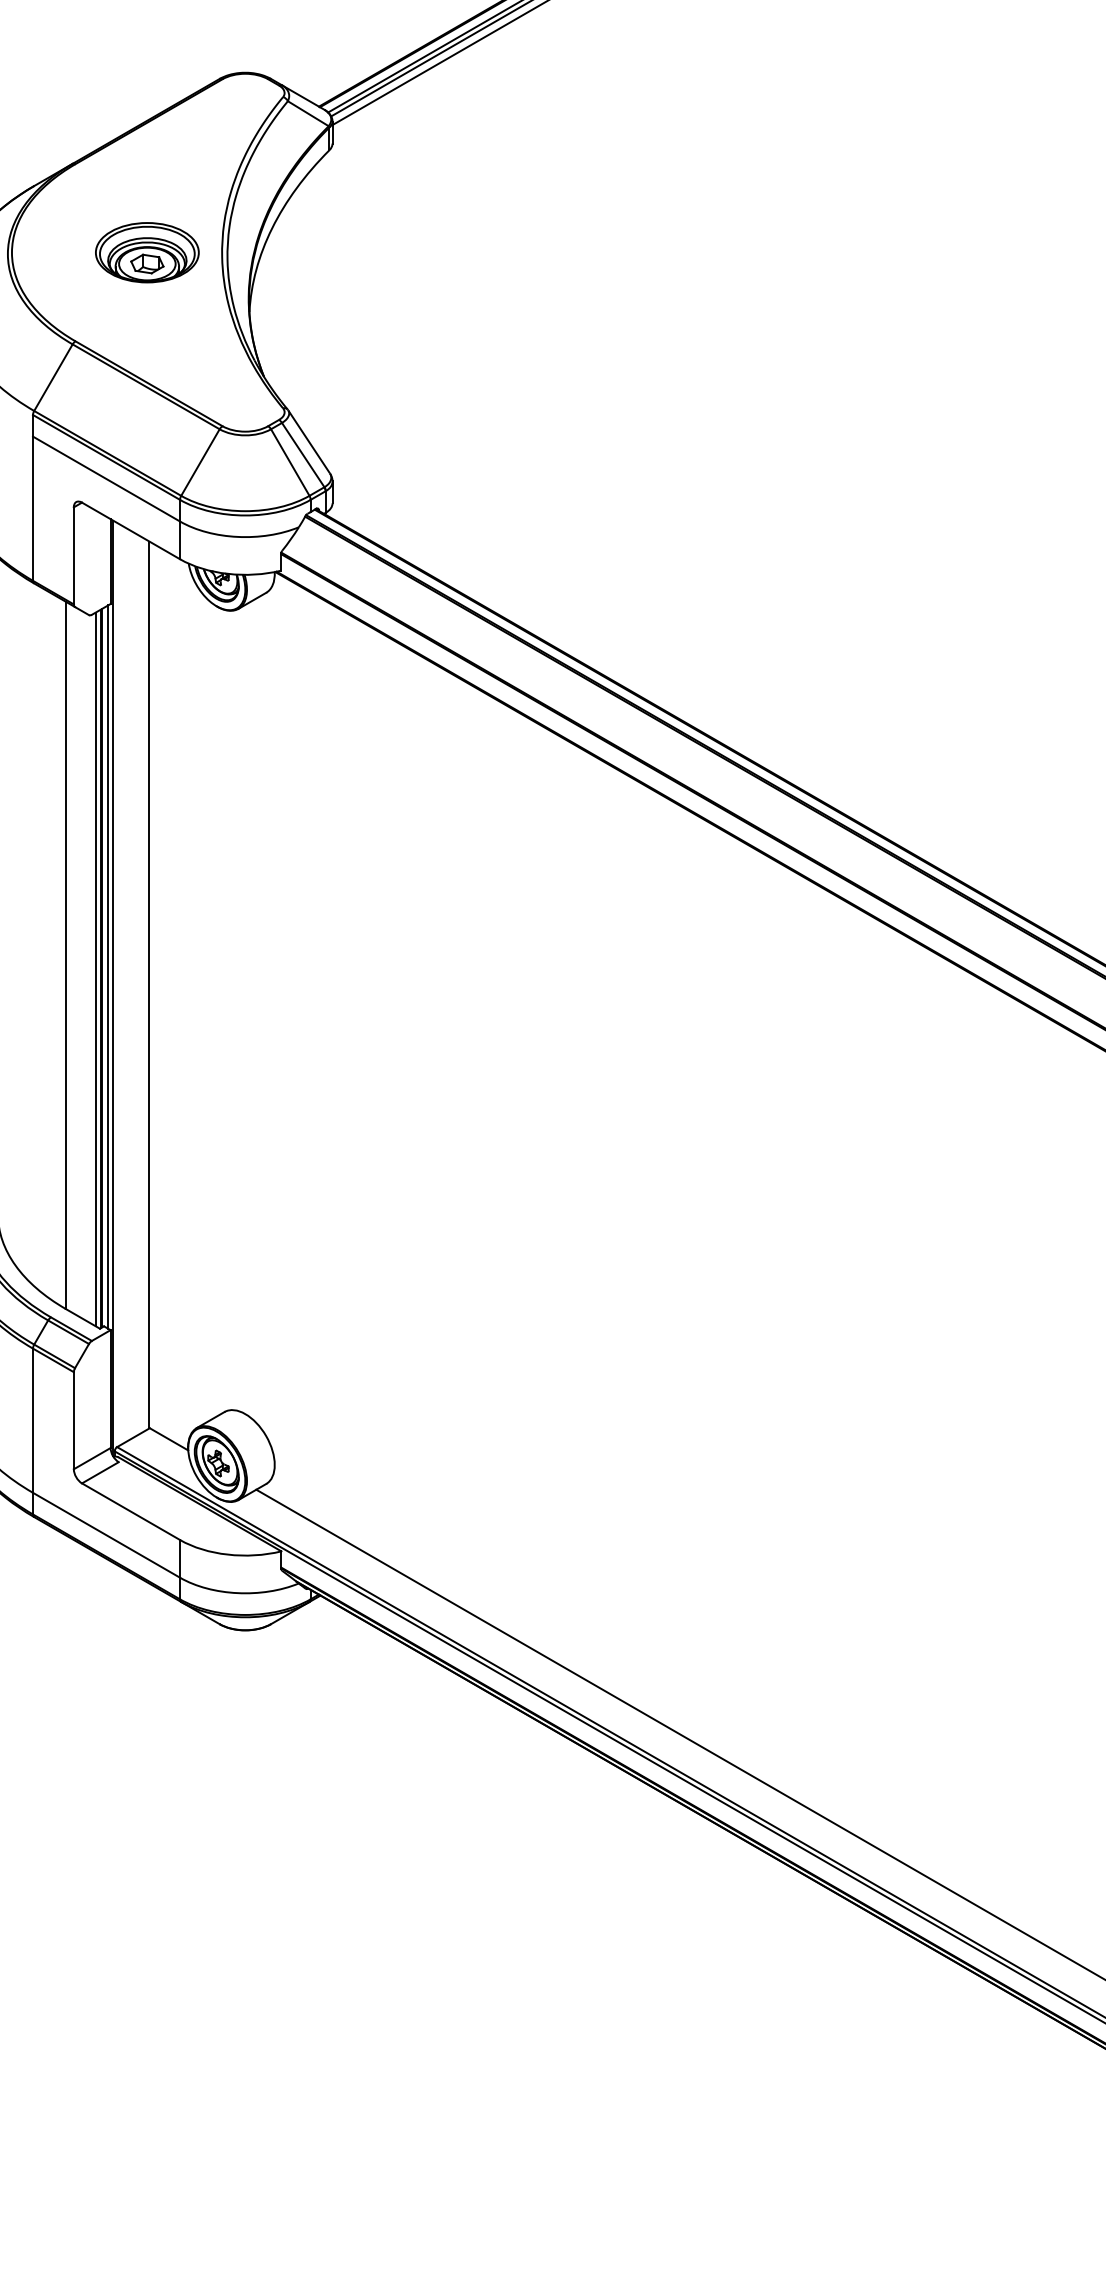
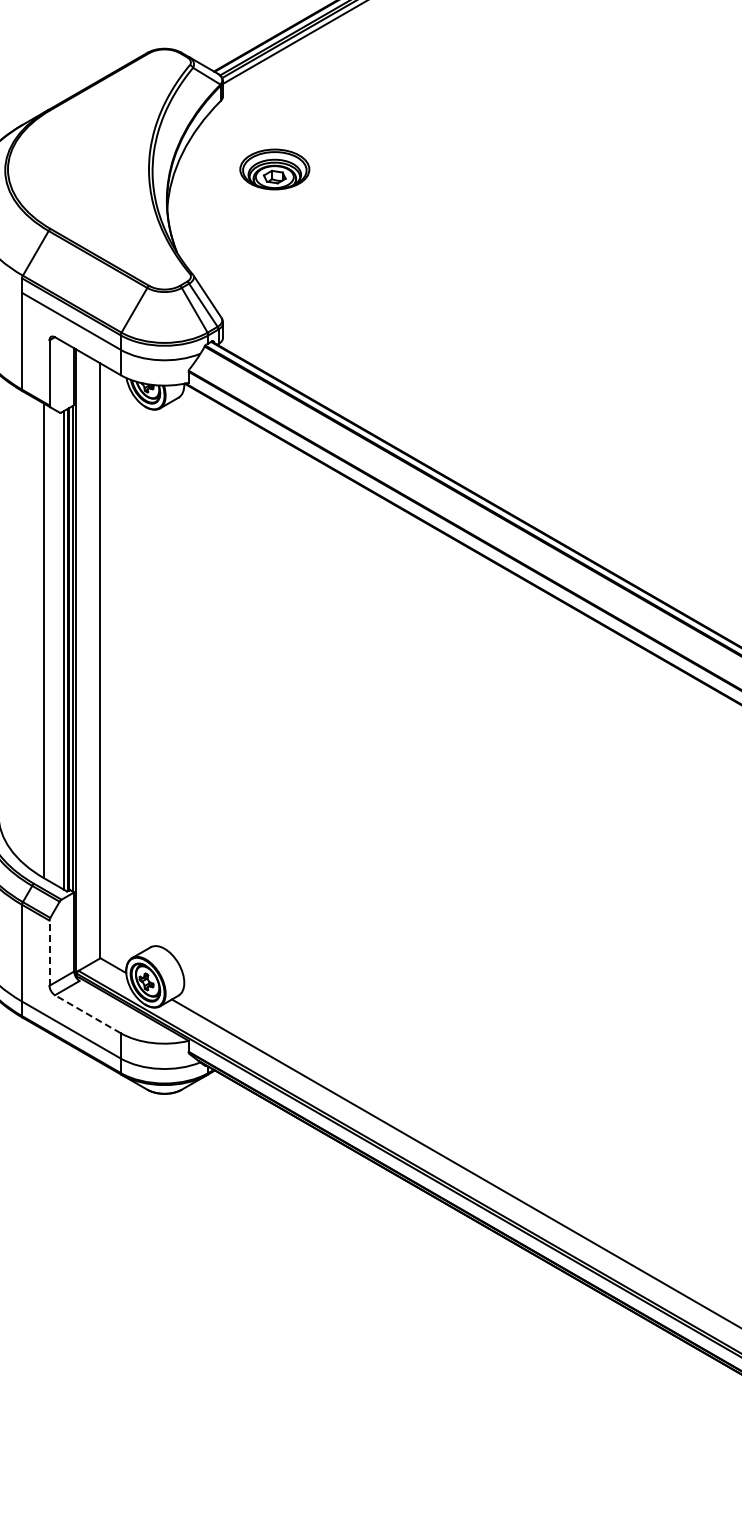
part: (146, 252) -> (274, 169), moved
line: (73, 1421) -> (49, 953), solid -> dashed
line: (130, 1512) -> (87, 1014), solid -> dashed

